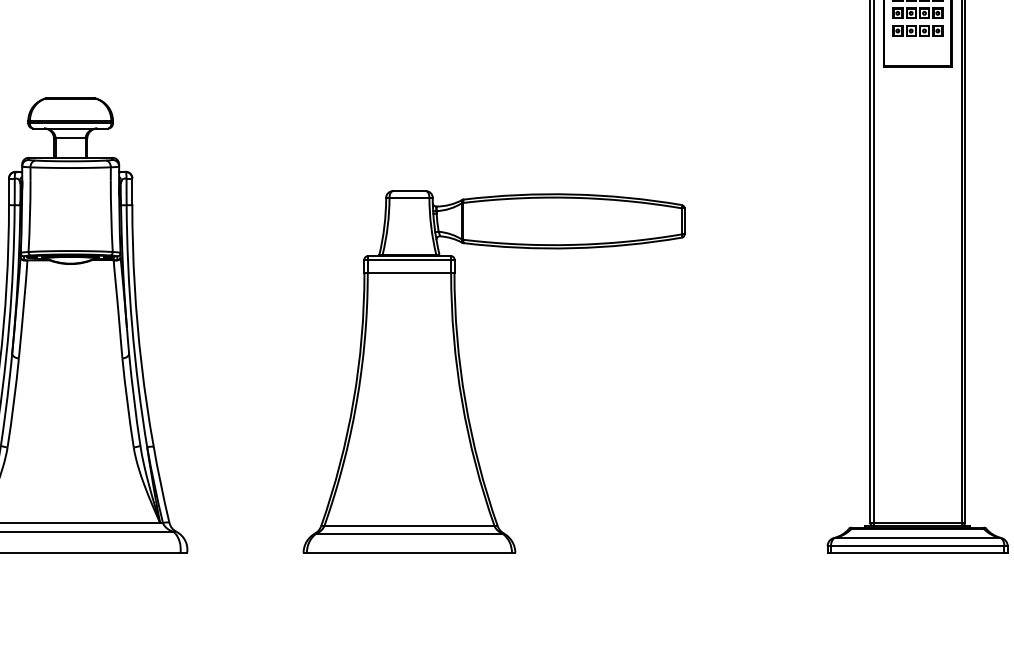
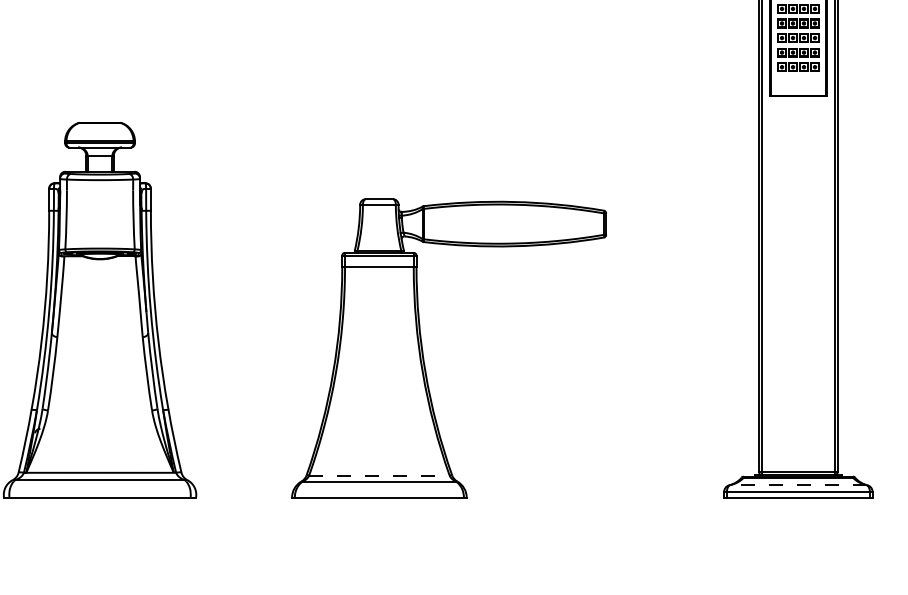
line: (409, 526) -> (379, 475), solid -> dashed
line: (916, 538) -> (797, 485), solid -> dashed

